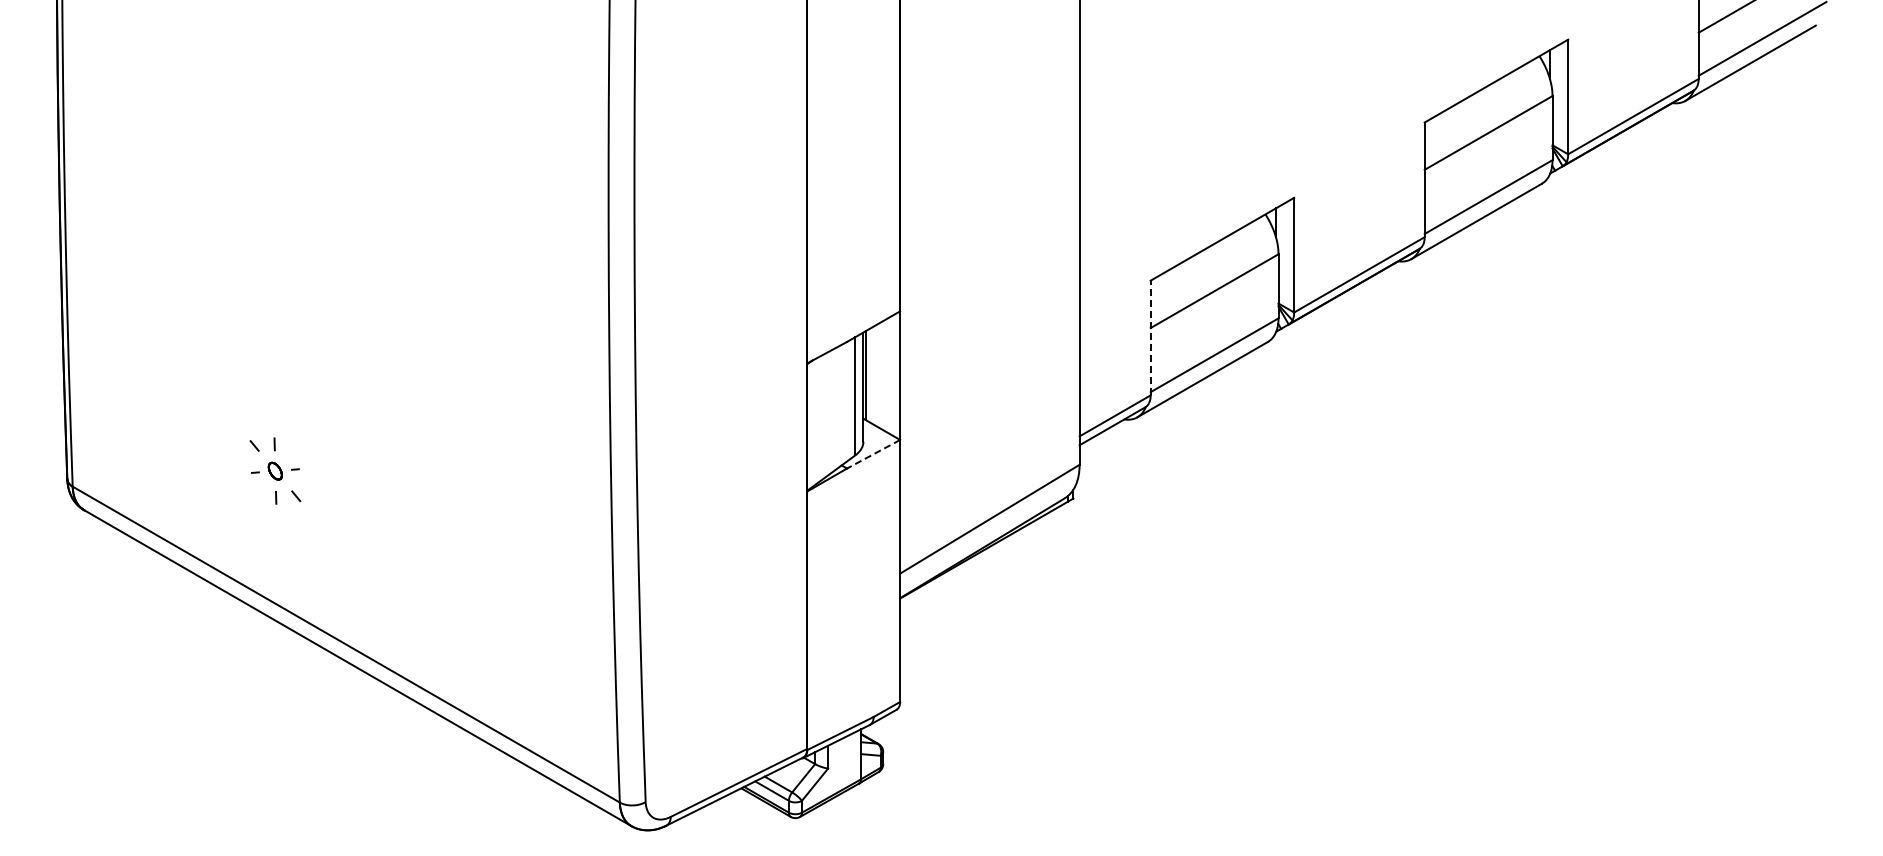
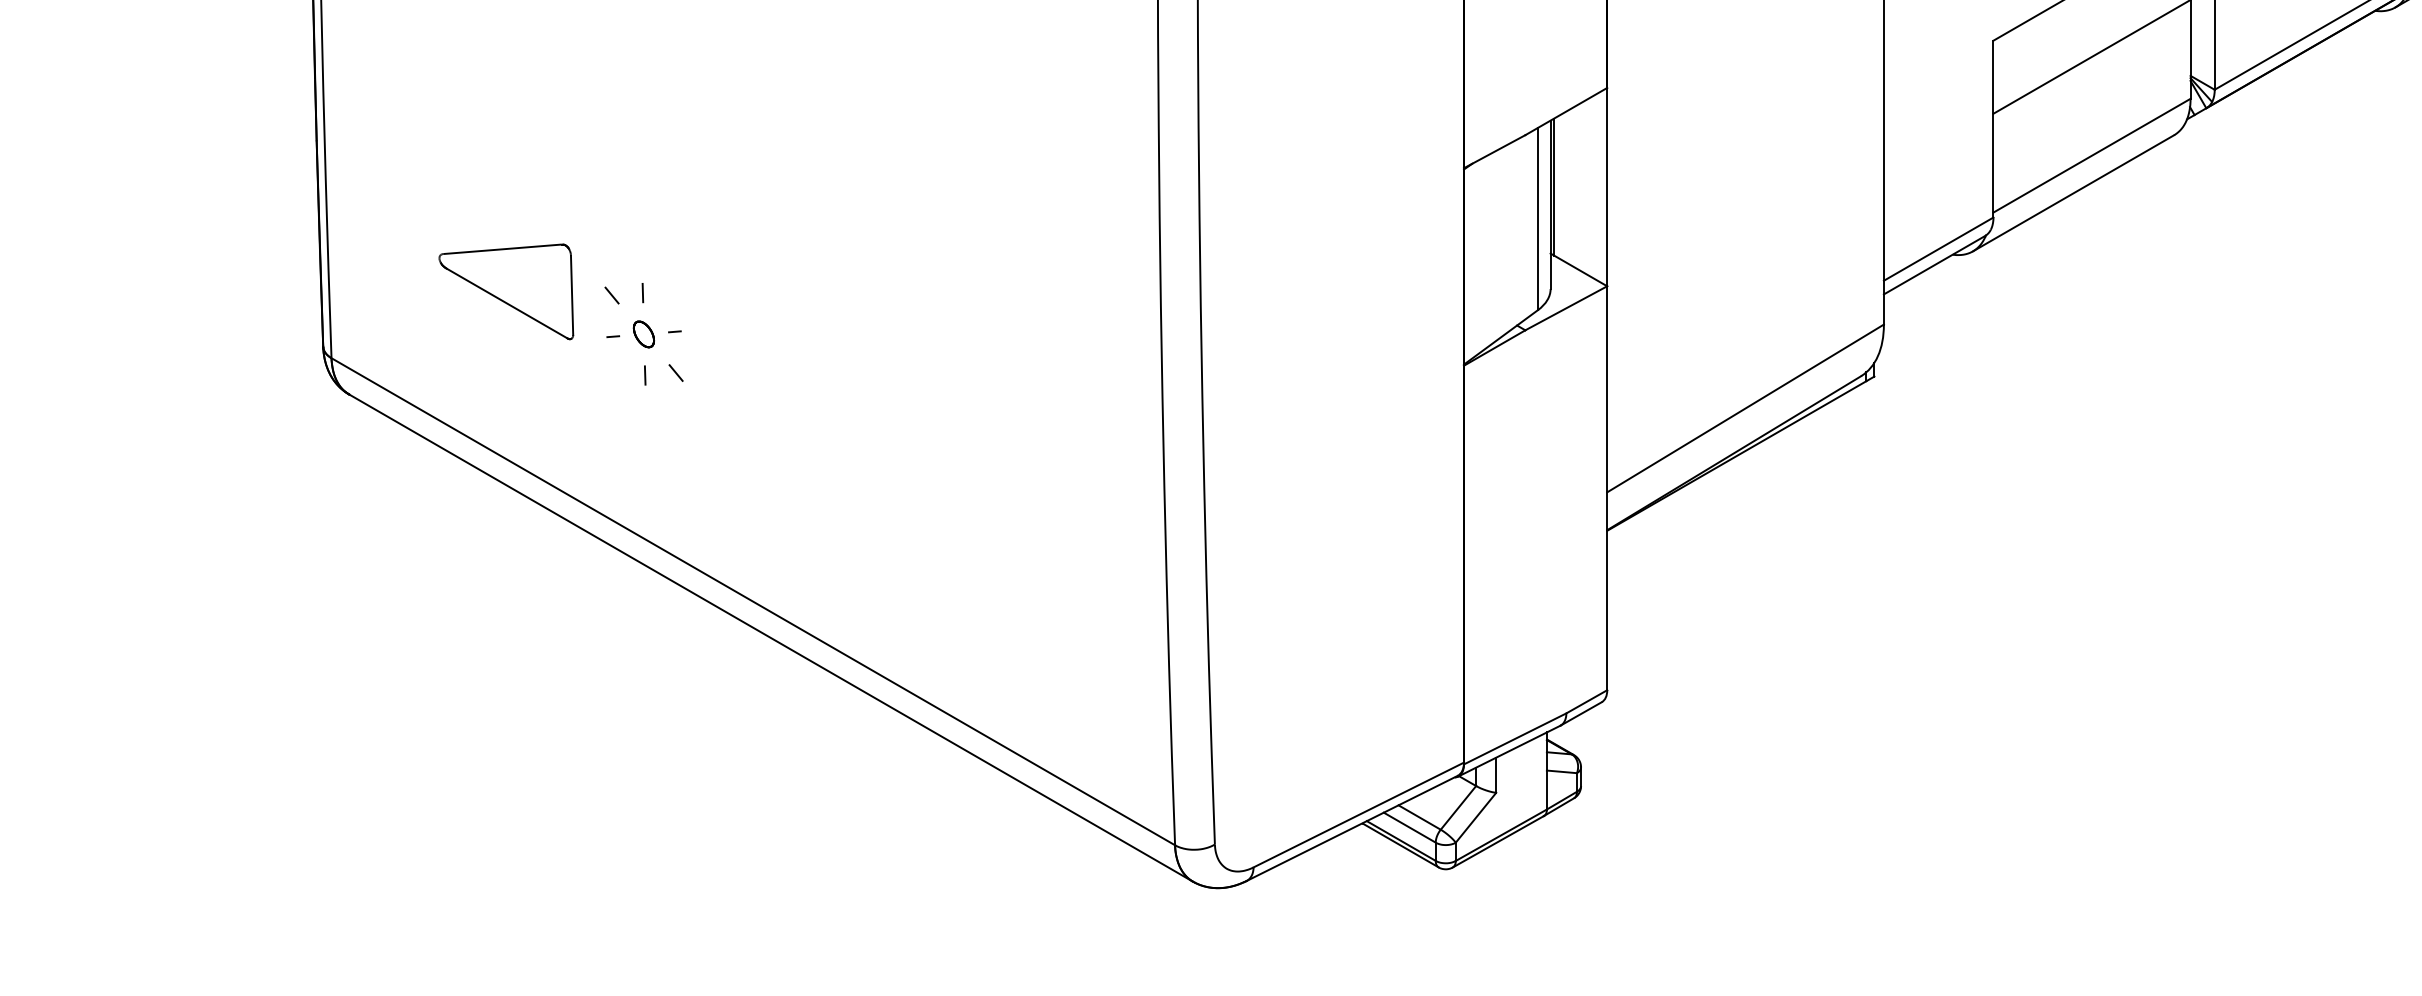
line: (1150, 337) -> (1993, 128), dashed -> solid
part: (185, 443) -> (505, 291), added
line: (873, 454) -> (1566, 308), dashed -> solid

